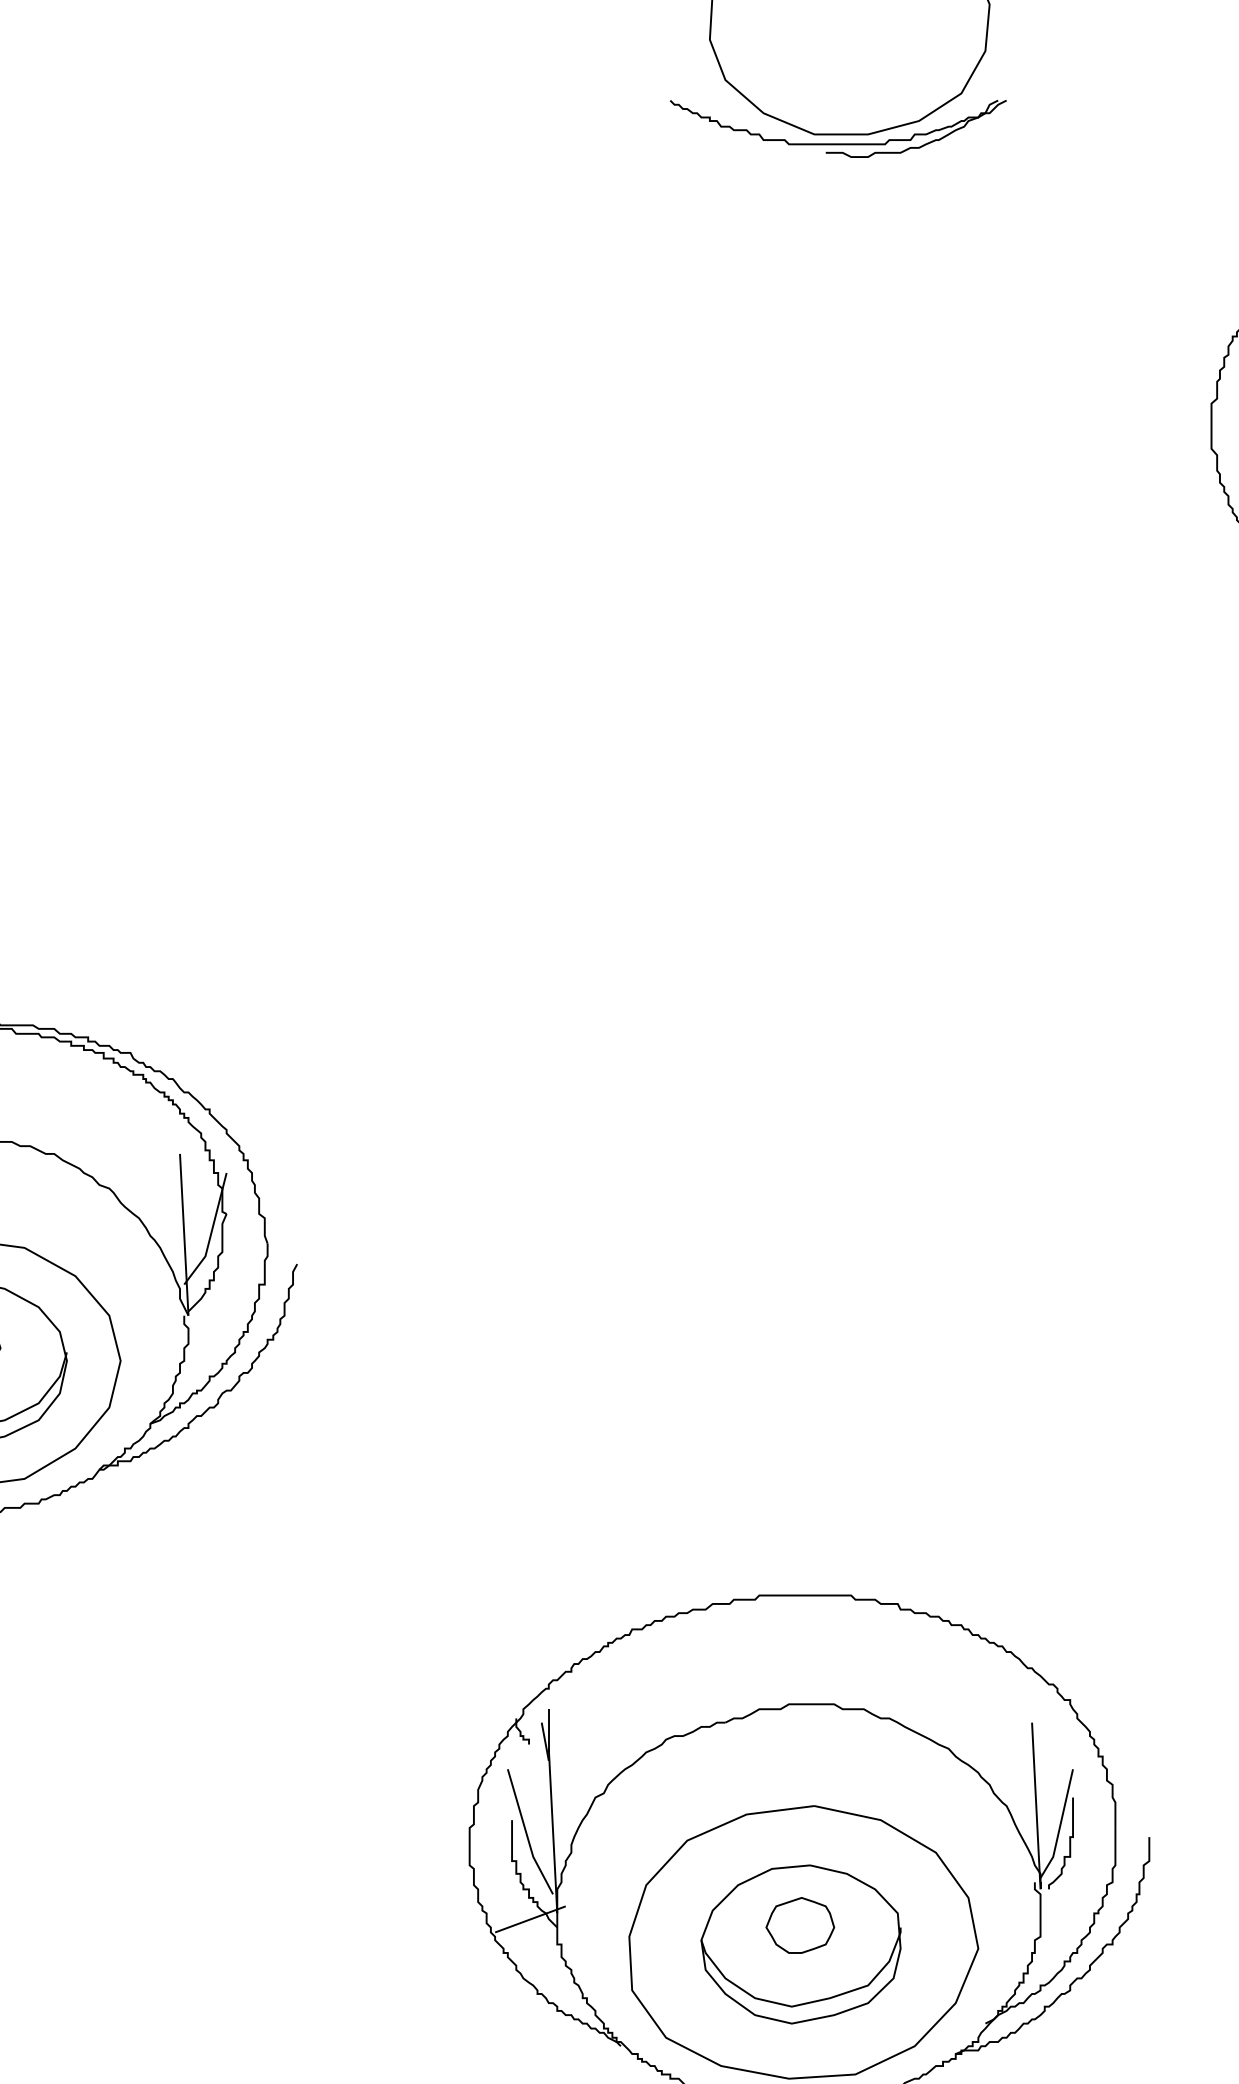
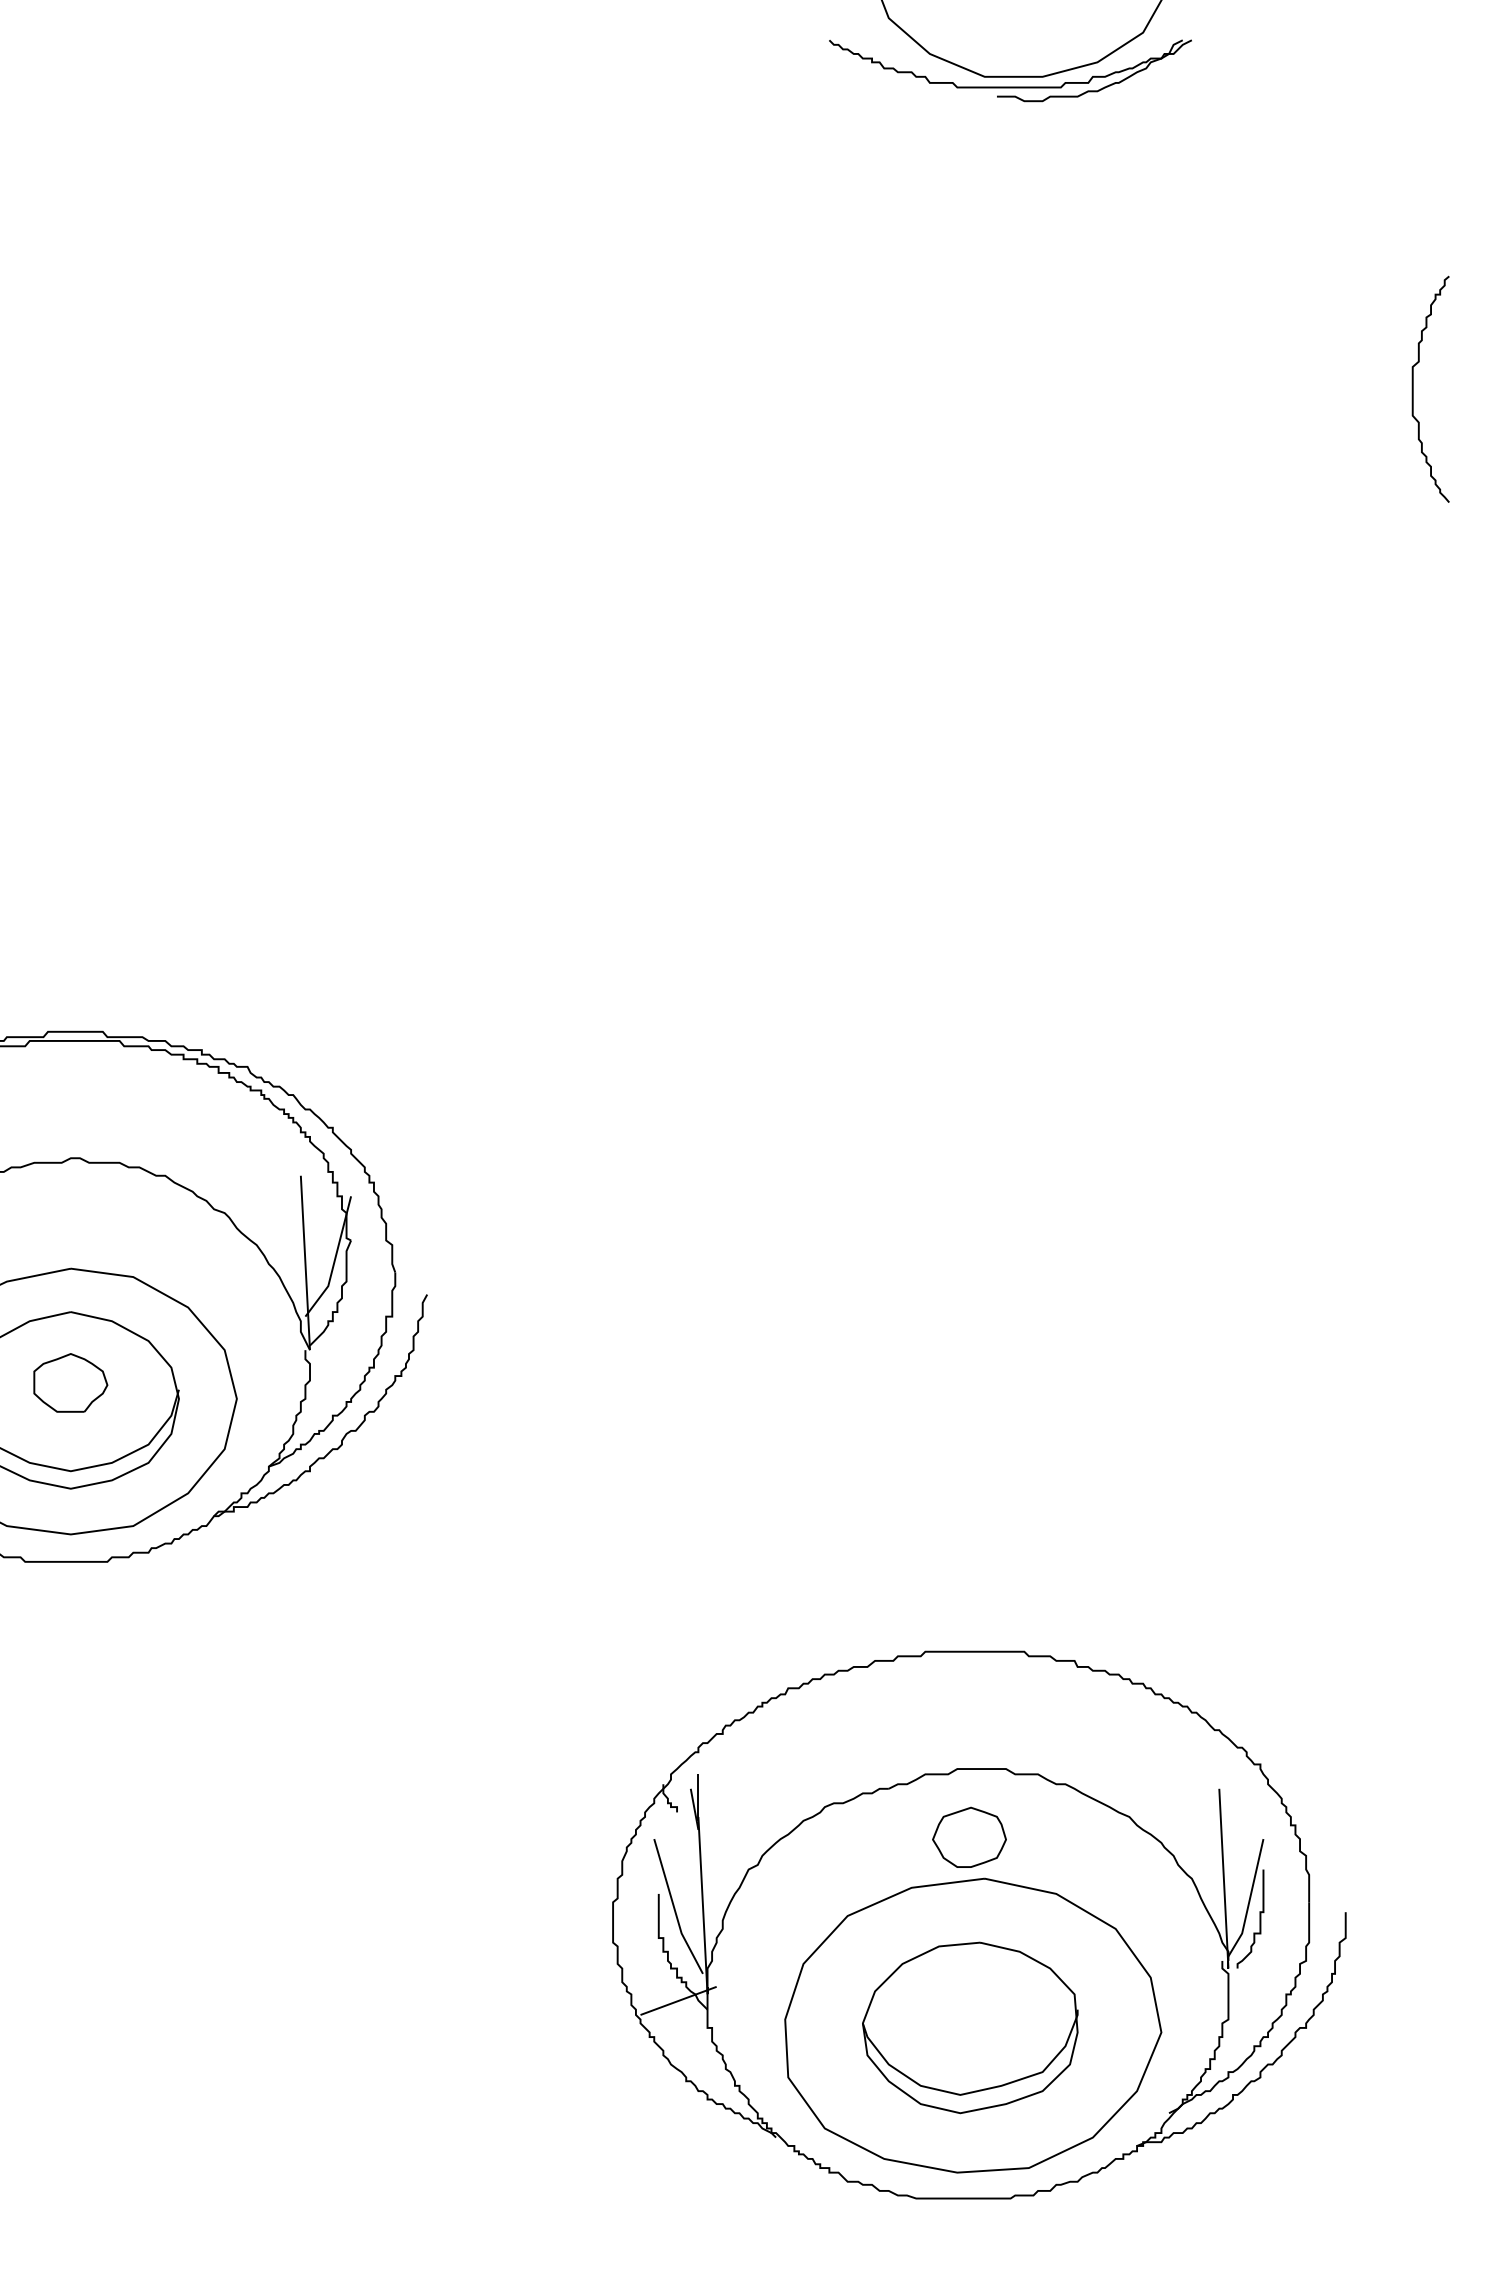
part: (800, 1924) -> (969, 1836), moved

